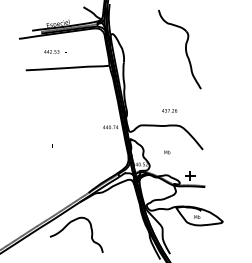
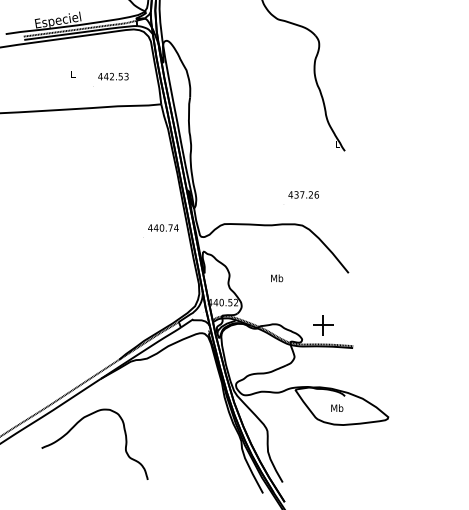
text: (51, 51) -> (112, 75), moved
text: (169, 110) -> (303, 194), moved

